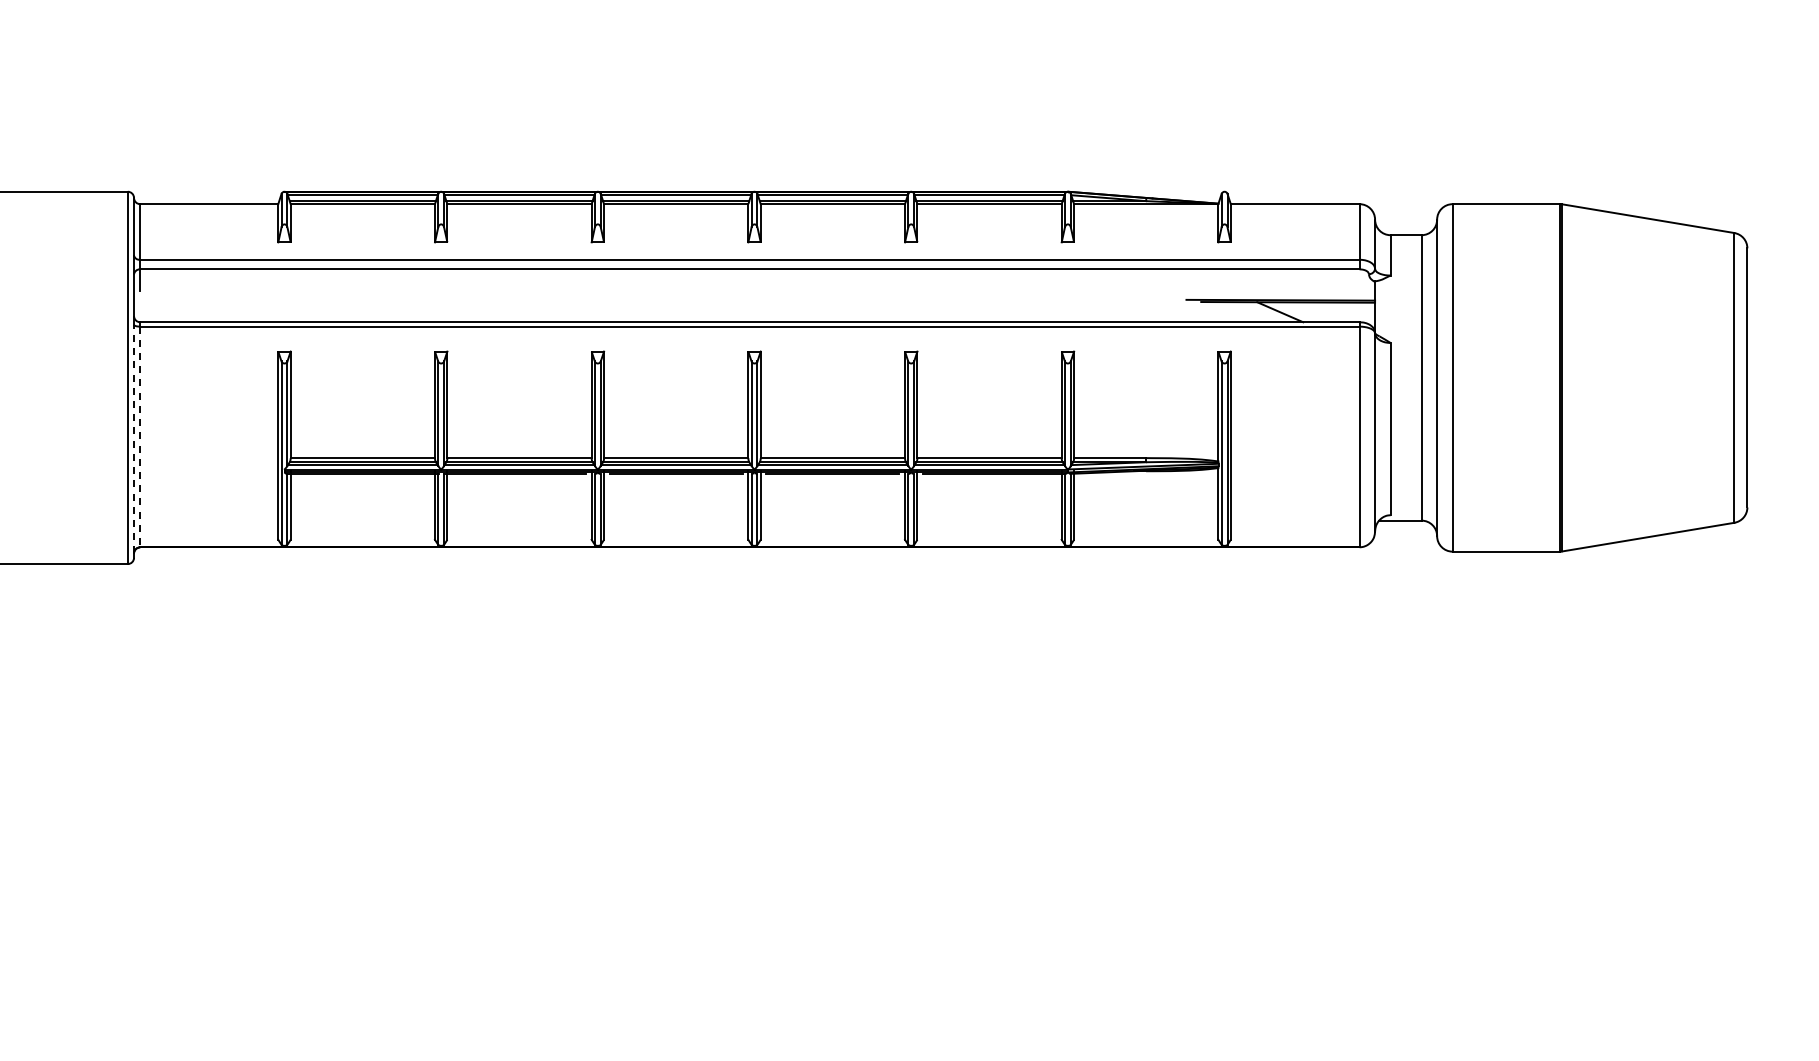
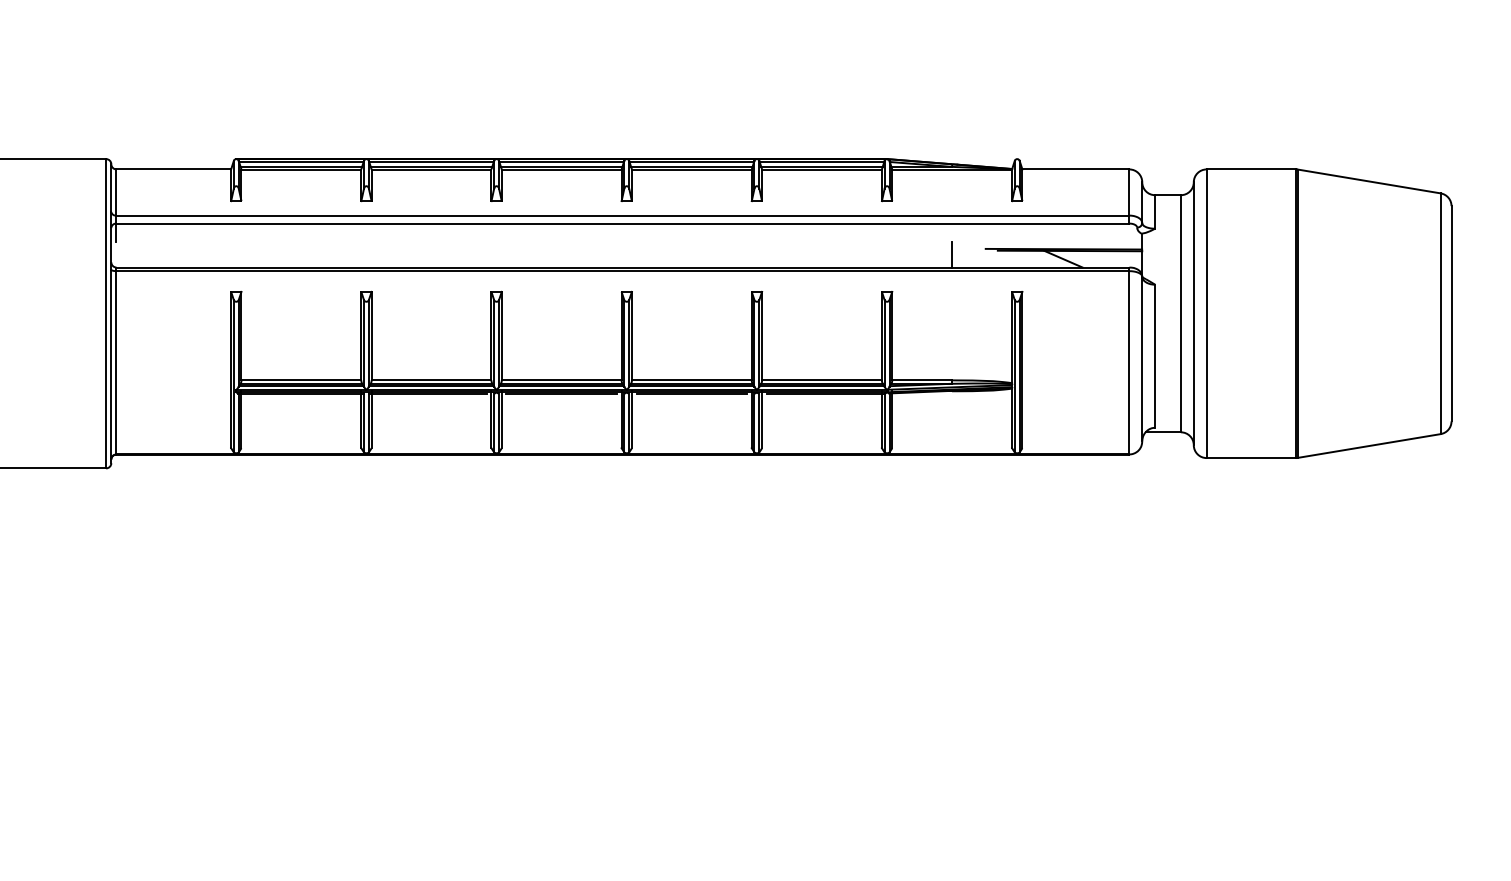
line: (1146, 306) -> (952, 254), added
line: (140, 437) -> (116, 363), dashed -> solid
line: (134, 438) -> (111, 364), dashed -> solid

